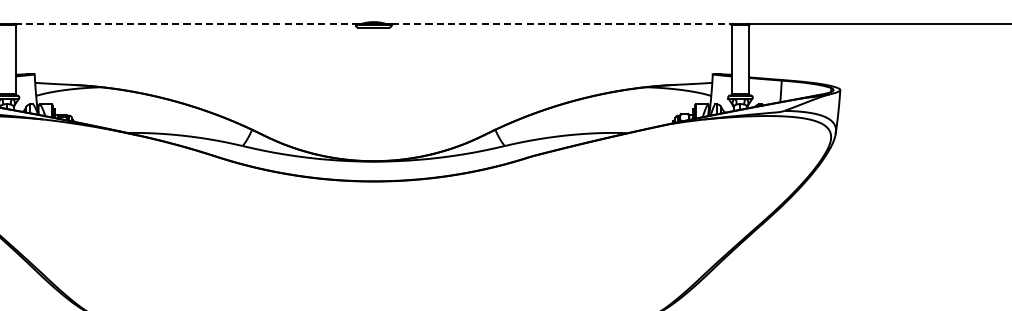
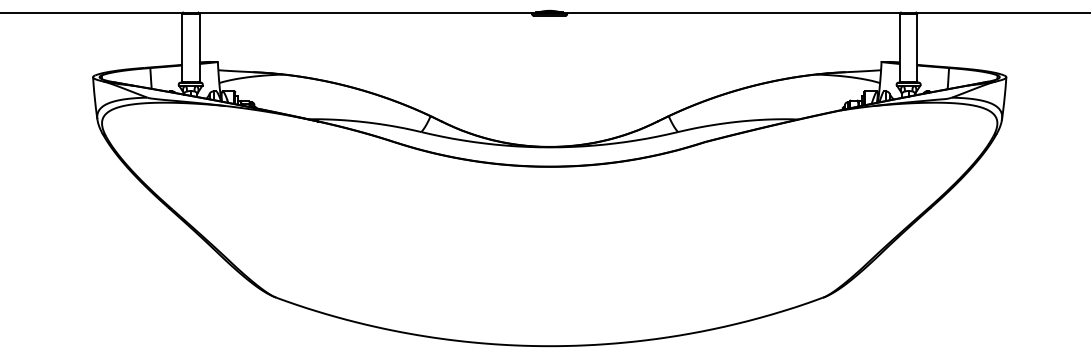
line: (185, 23) -> (365, 12), dashed -> solid
line: (562, 23) -> (734, 12), dashed -> solid

